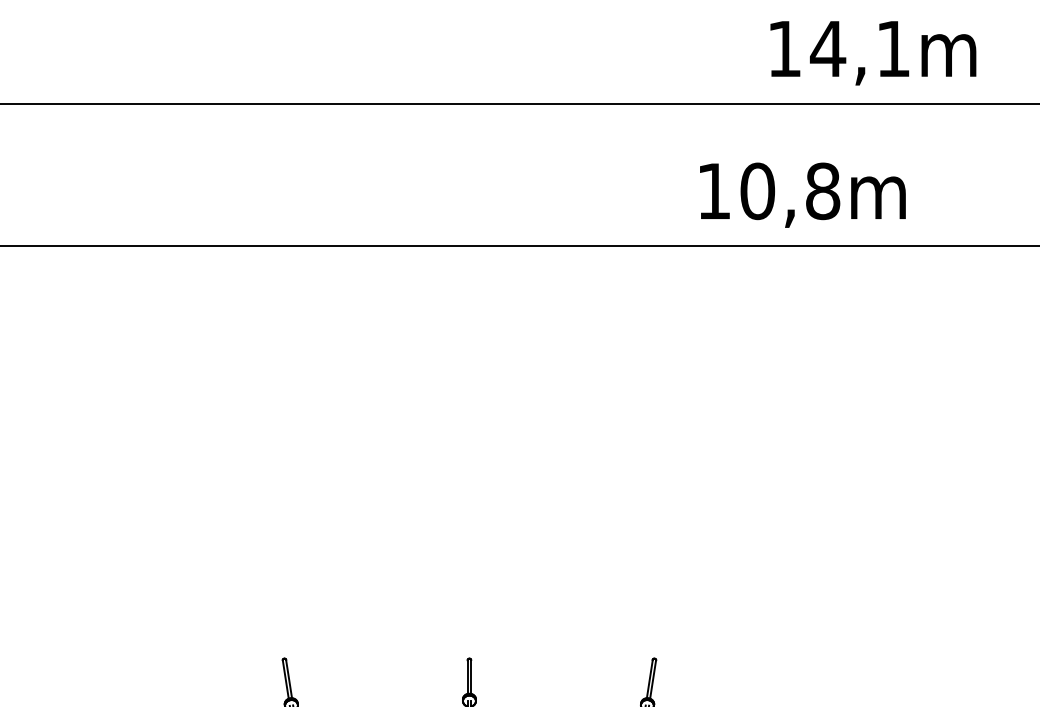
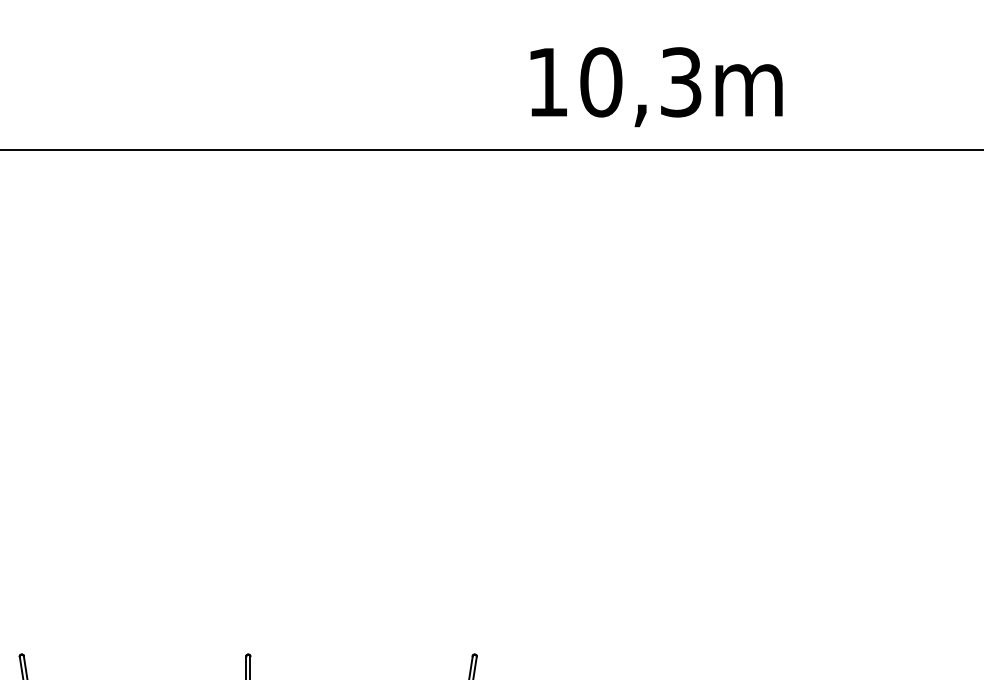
text: (823, 191) -> (681, 82), 10,8m -> 10,3m

